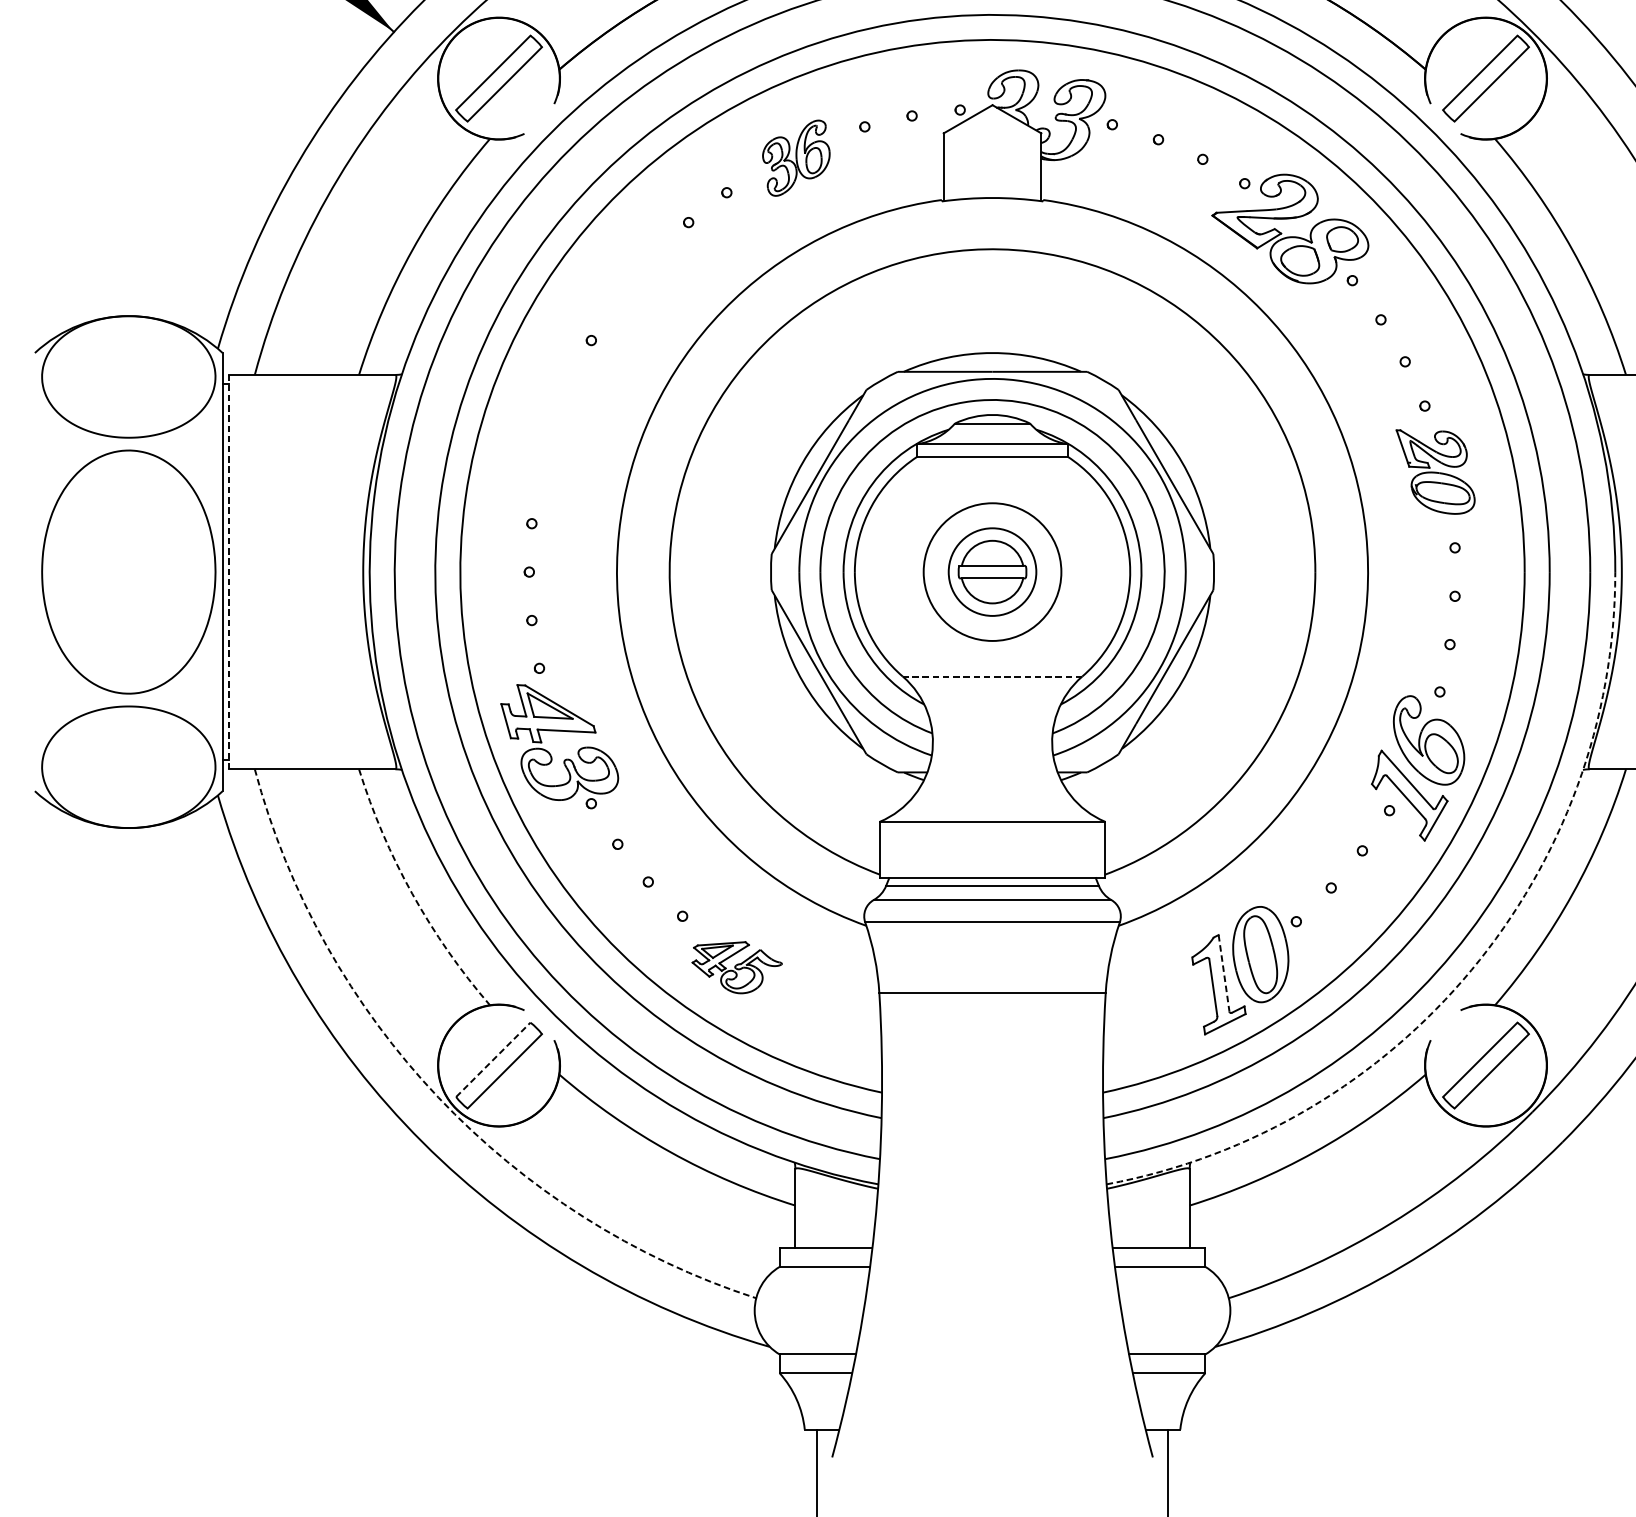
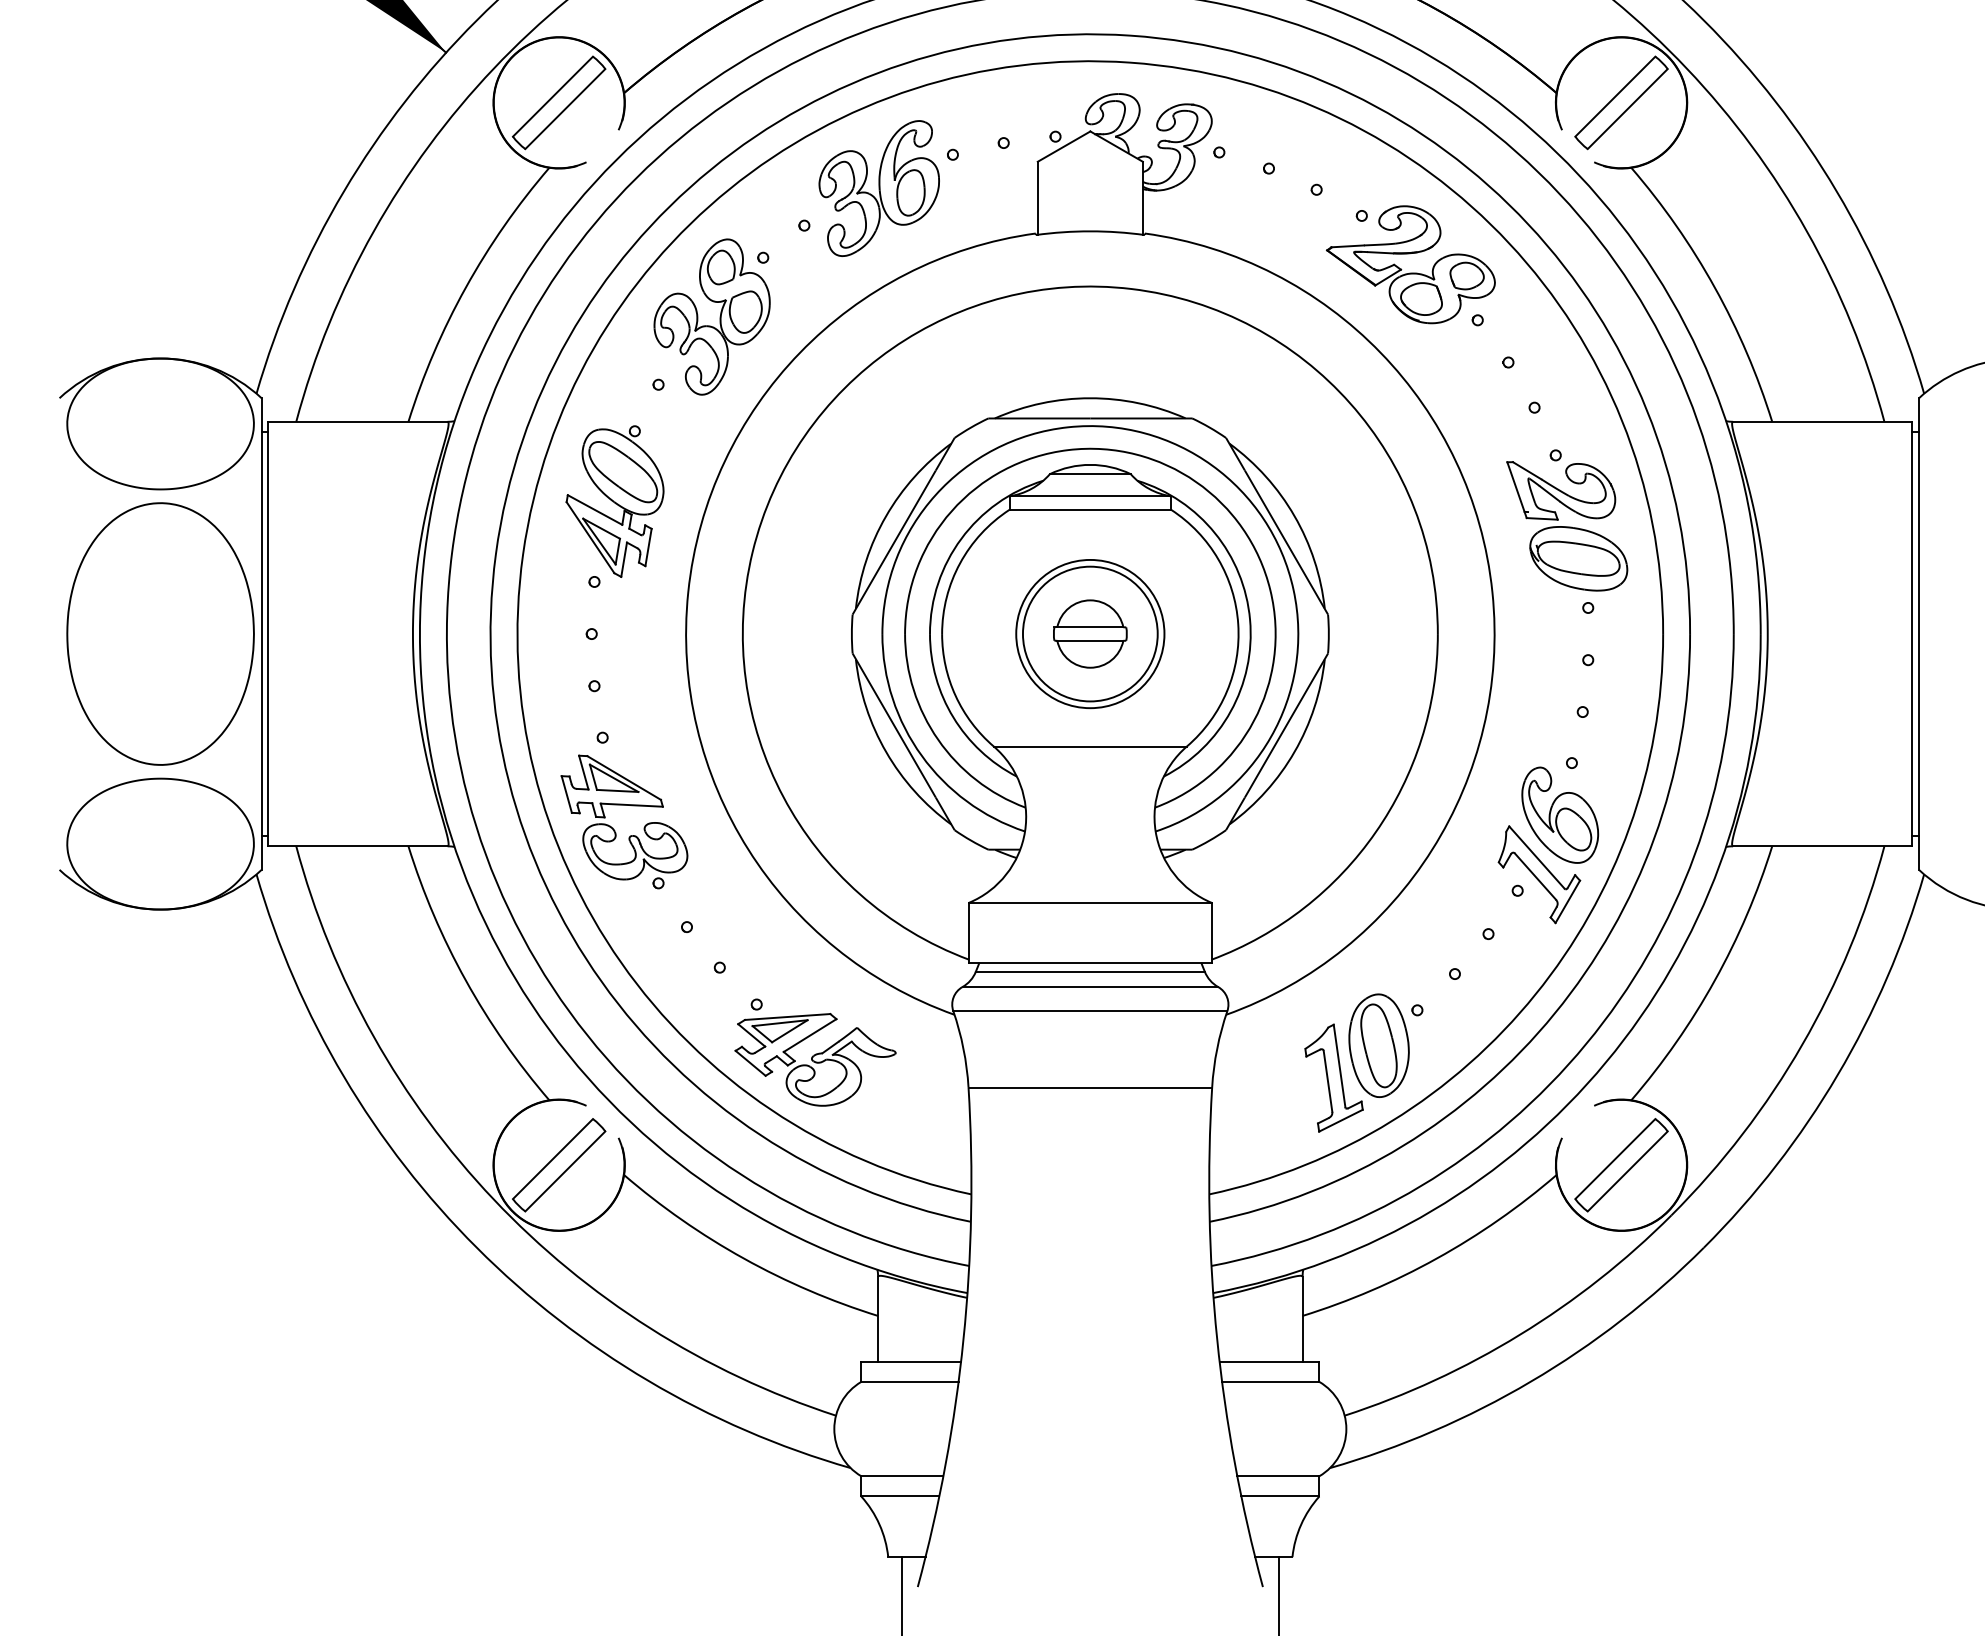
part: (795, 158) -> (878, 188), size x1.67
part: (648, 277) -> (719, 316), added
part: (550, 448) -> (614, 501), added
part: (1435, 472) -> (1567, 526), size x1.43
line: (229, 571) -> (268, 633), dashed -> solid
circle: (991, 571) -> (1089, 633), size x1.43
line: (992, 676) -> (1090, 746), dashed -> solid
arc: (412, 893) -> (465, 980), dashed -> solid
part: (737, 967) -> (815, 1059), size x1.67
arc: (1471, 970) -> (1605, 1062), dashed -> solid
line: (1224, 972) -> (1339, 1065), dashed -> solid
line: (492, 1060) -> (552, 1159), dashed -> solid
arc: (438, 1097) -> (493, 1199), dashed -> solid

